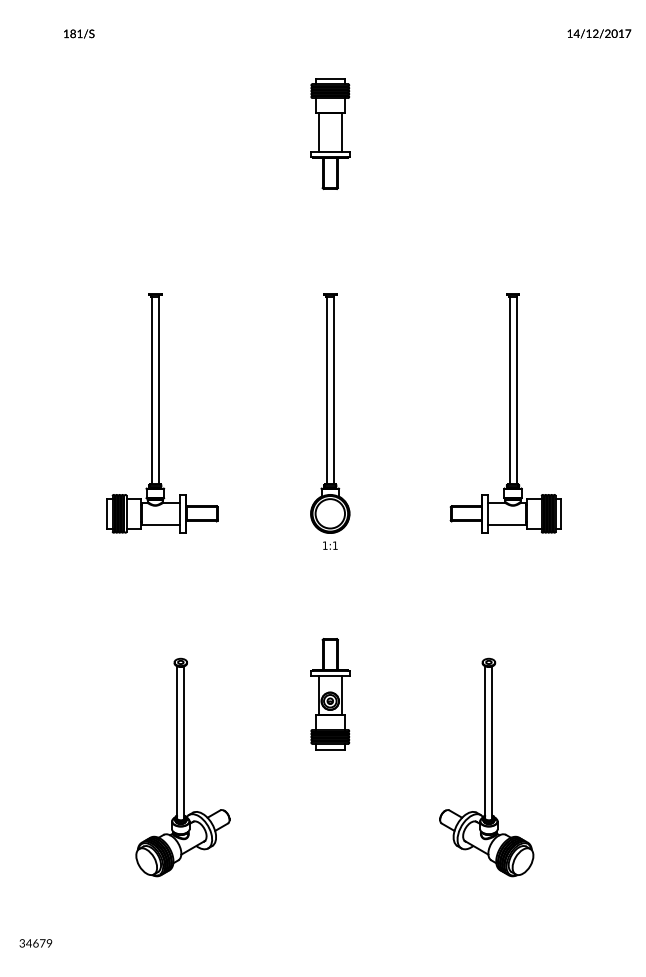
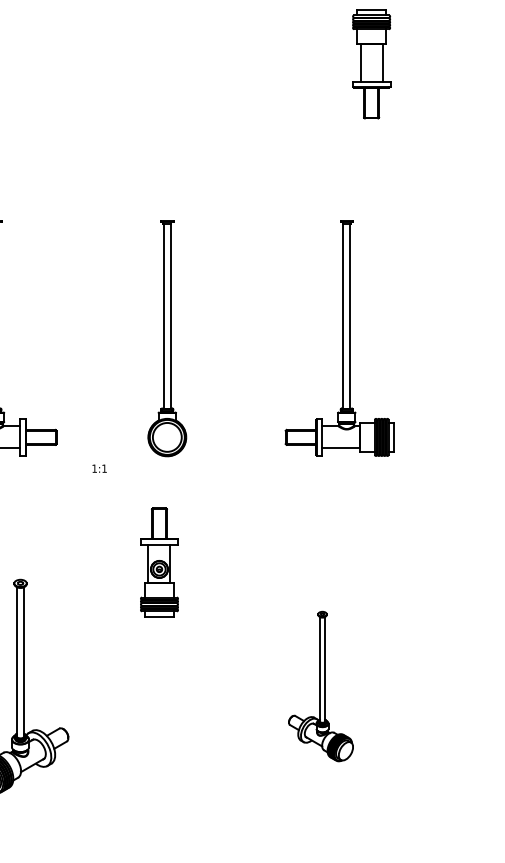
part: (330, 133) -> (371, 63), moved
text: (330, 545) -> (99, 468), moved
part: (330, 694) -> (159, 562), moved
part: (486, 767) -> (320, 686), size x0.7

